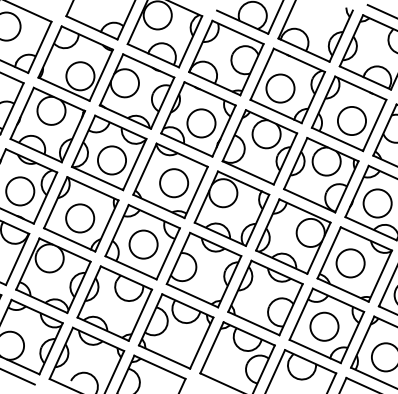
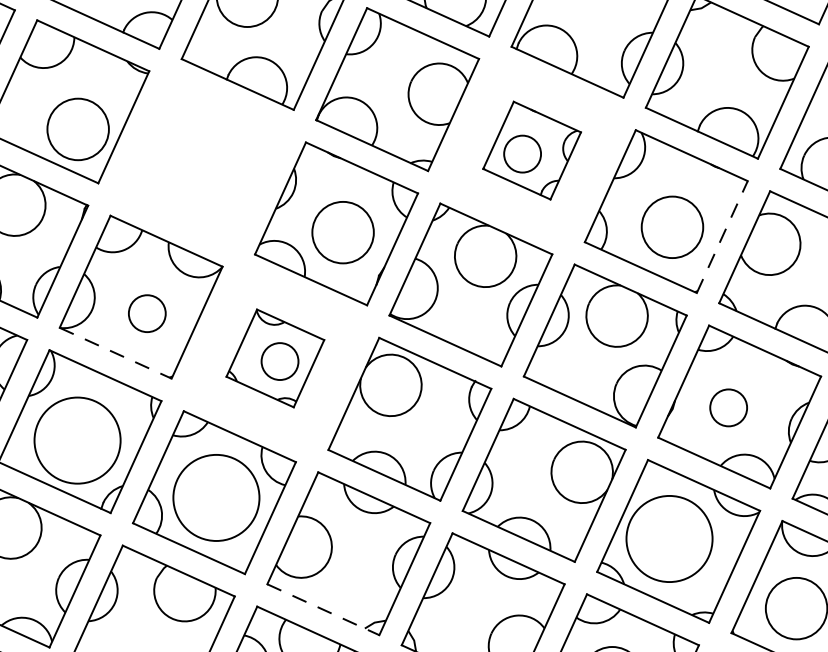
part: (287, 85) -> (531, 149), size x0.6
part: (136, 91) -> (200, 162), removed
line: (374, 125) -> (721, 237), solid -> dashed
circle: (111, 160) -> (146, 313), size x0.6
line: (98, 178) -> (117, 353), solid -> dashed
part: (170, 180) -> (275, 357), size x0.6
circle: (377, 203) -> (728, 407), size x0.6
circle: (80, 218) -> (78, 440), size x1.4
circle: (143, 244) -> (216, 497), size x1.4
circle: (350, 263) -> (669, 539), size x1.4
line: (192, 295) -> (323, 609), solid -> dashed

